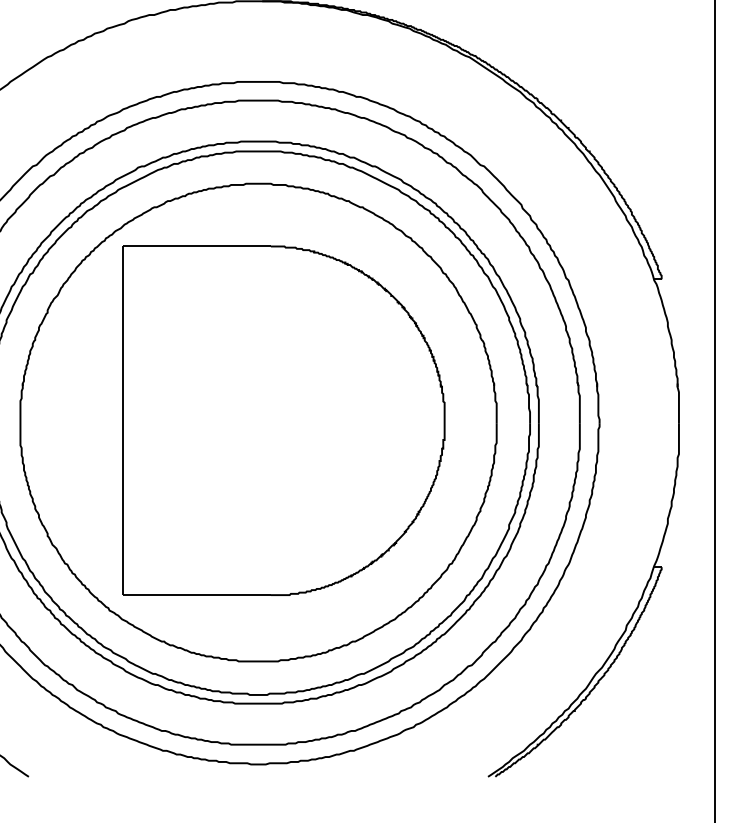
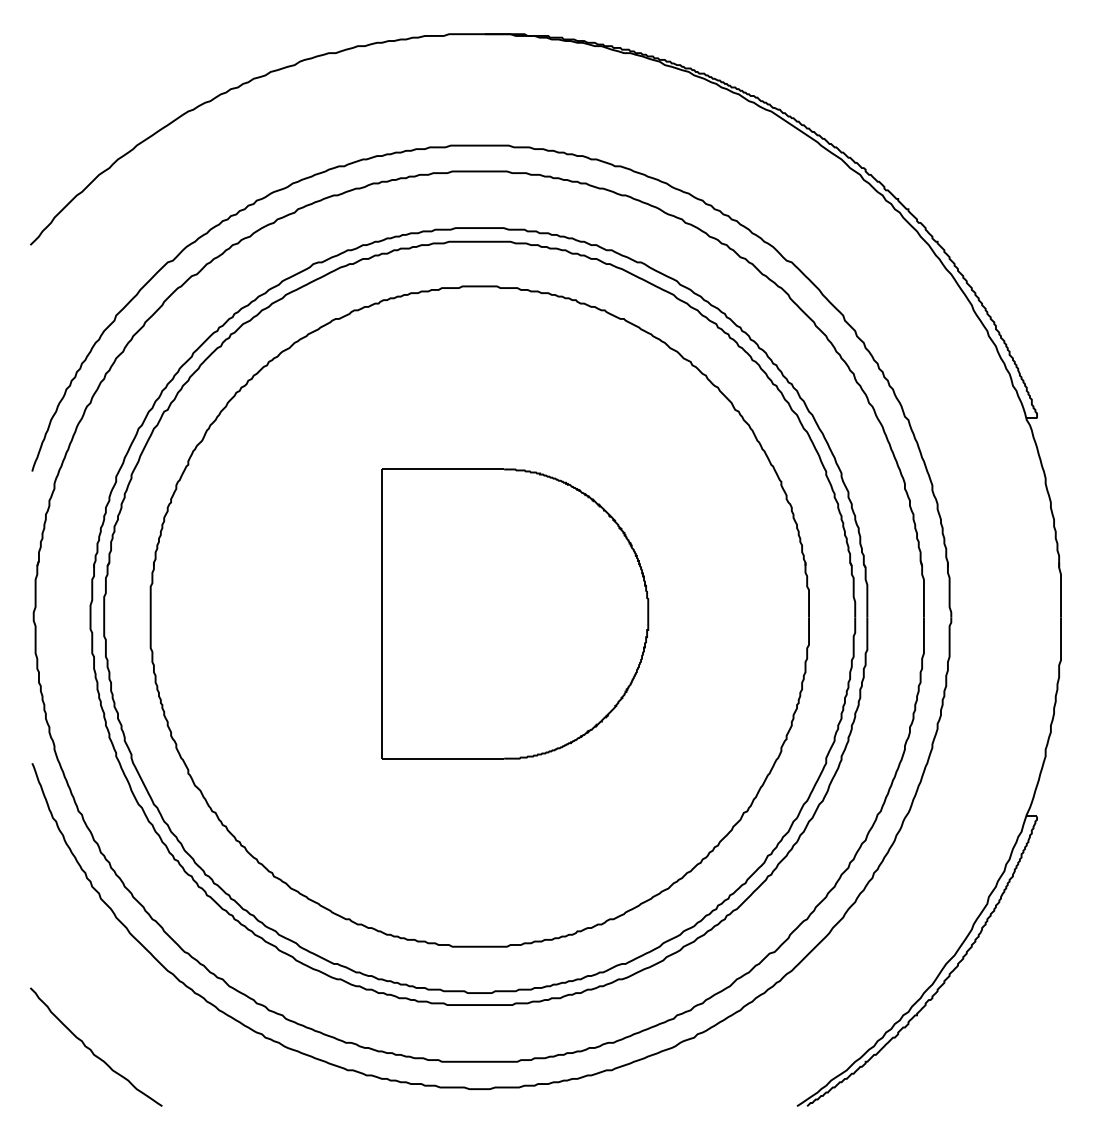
part: (283, 420) -> (514, 613), size x0.6

